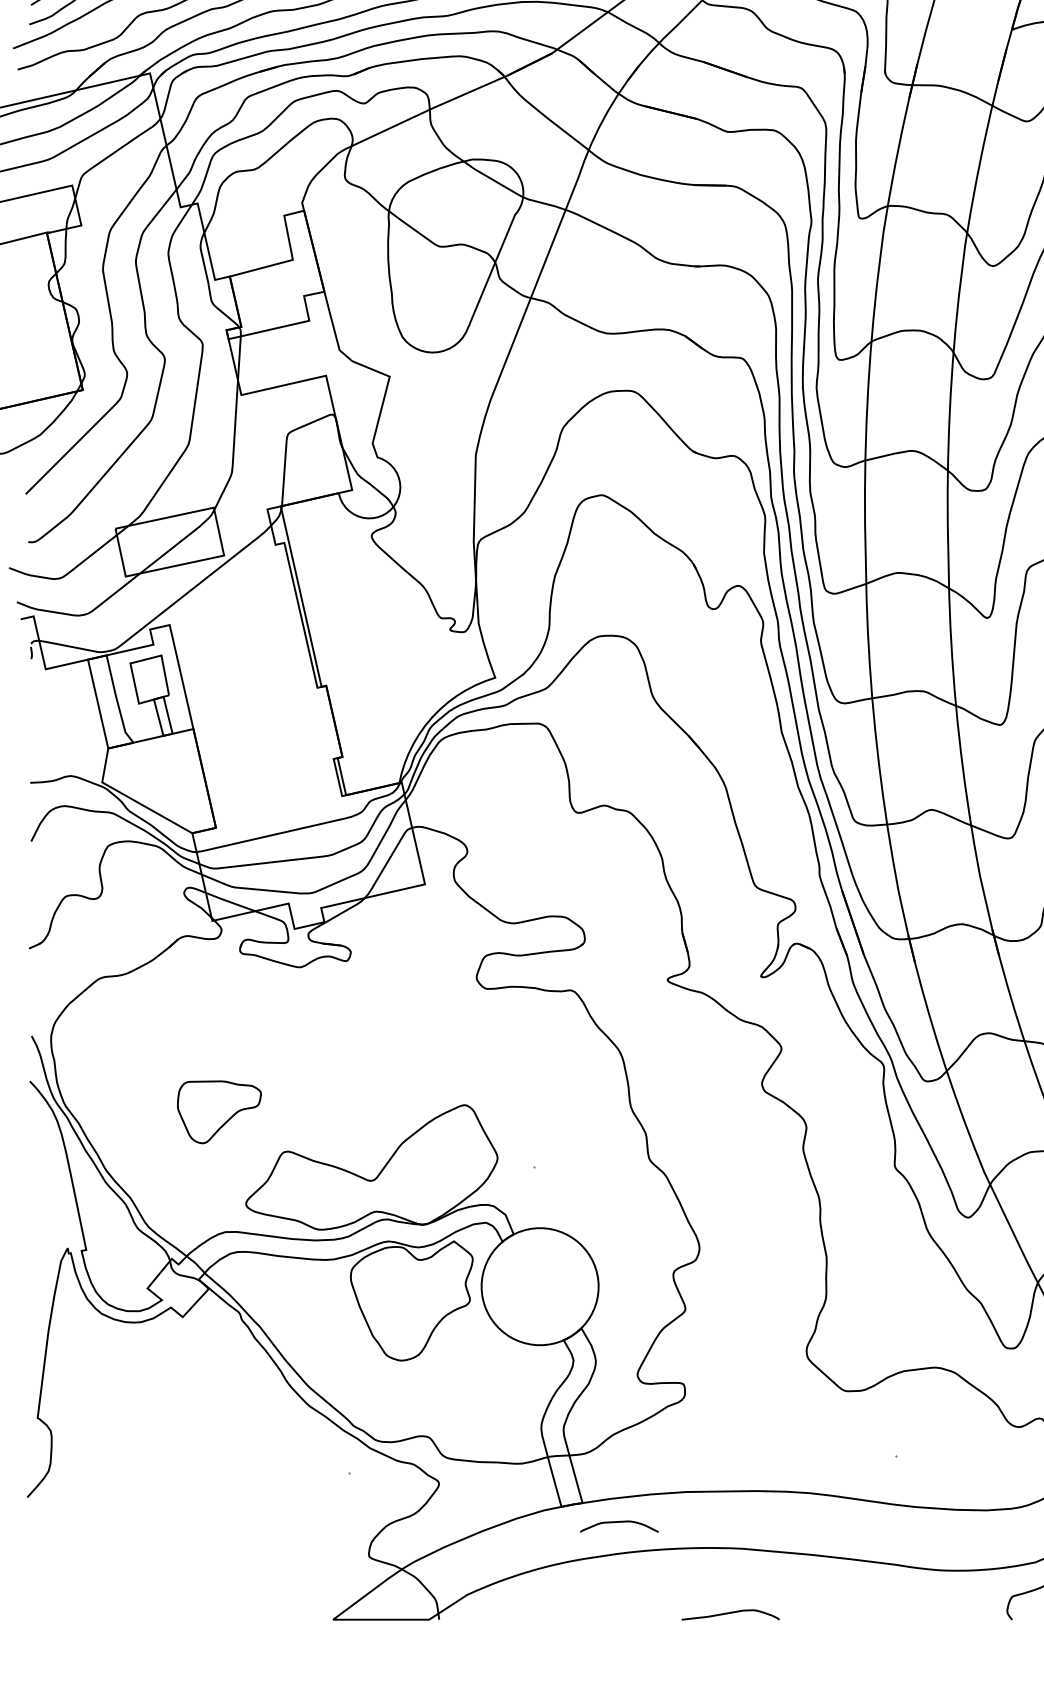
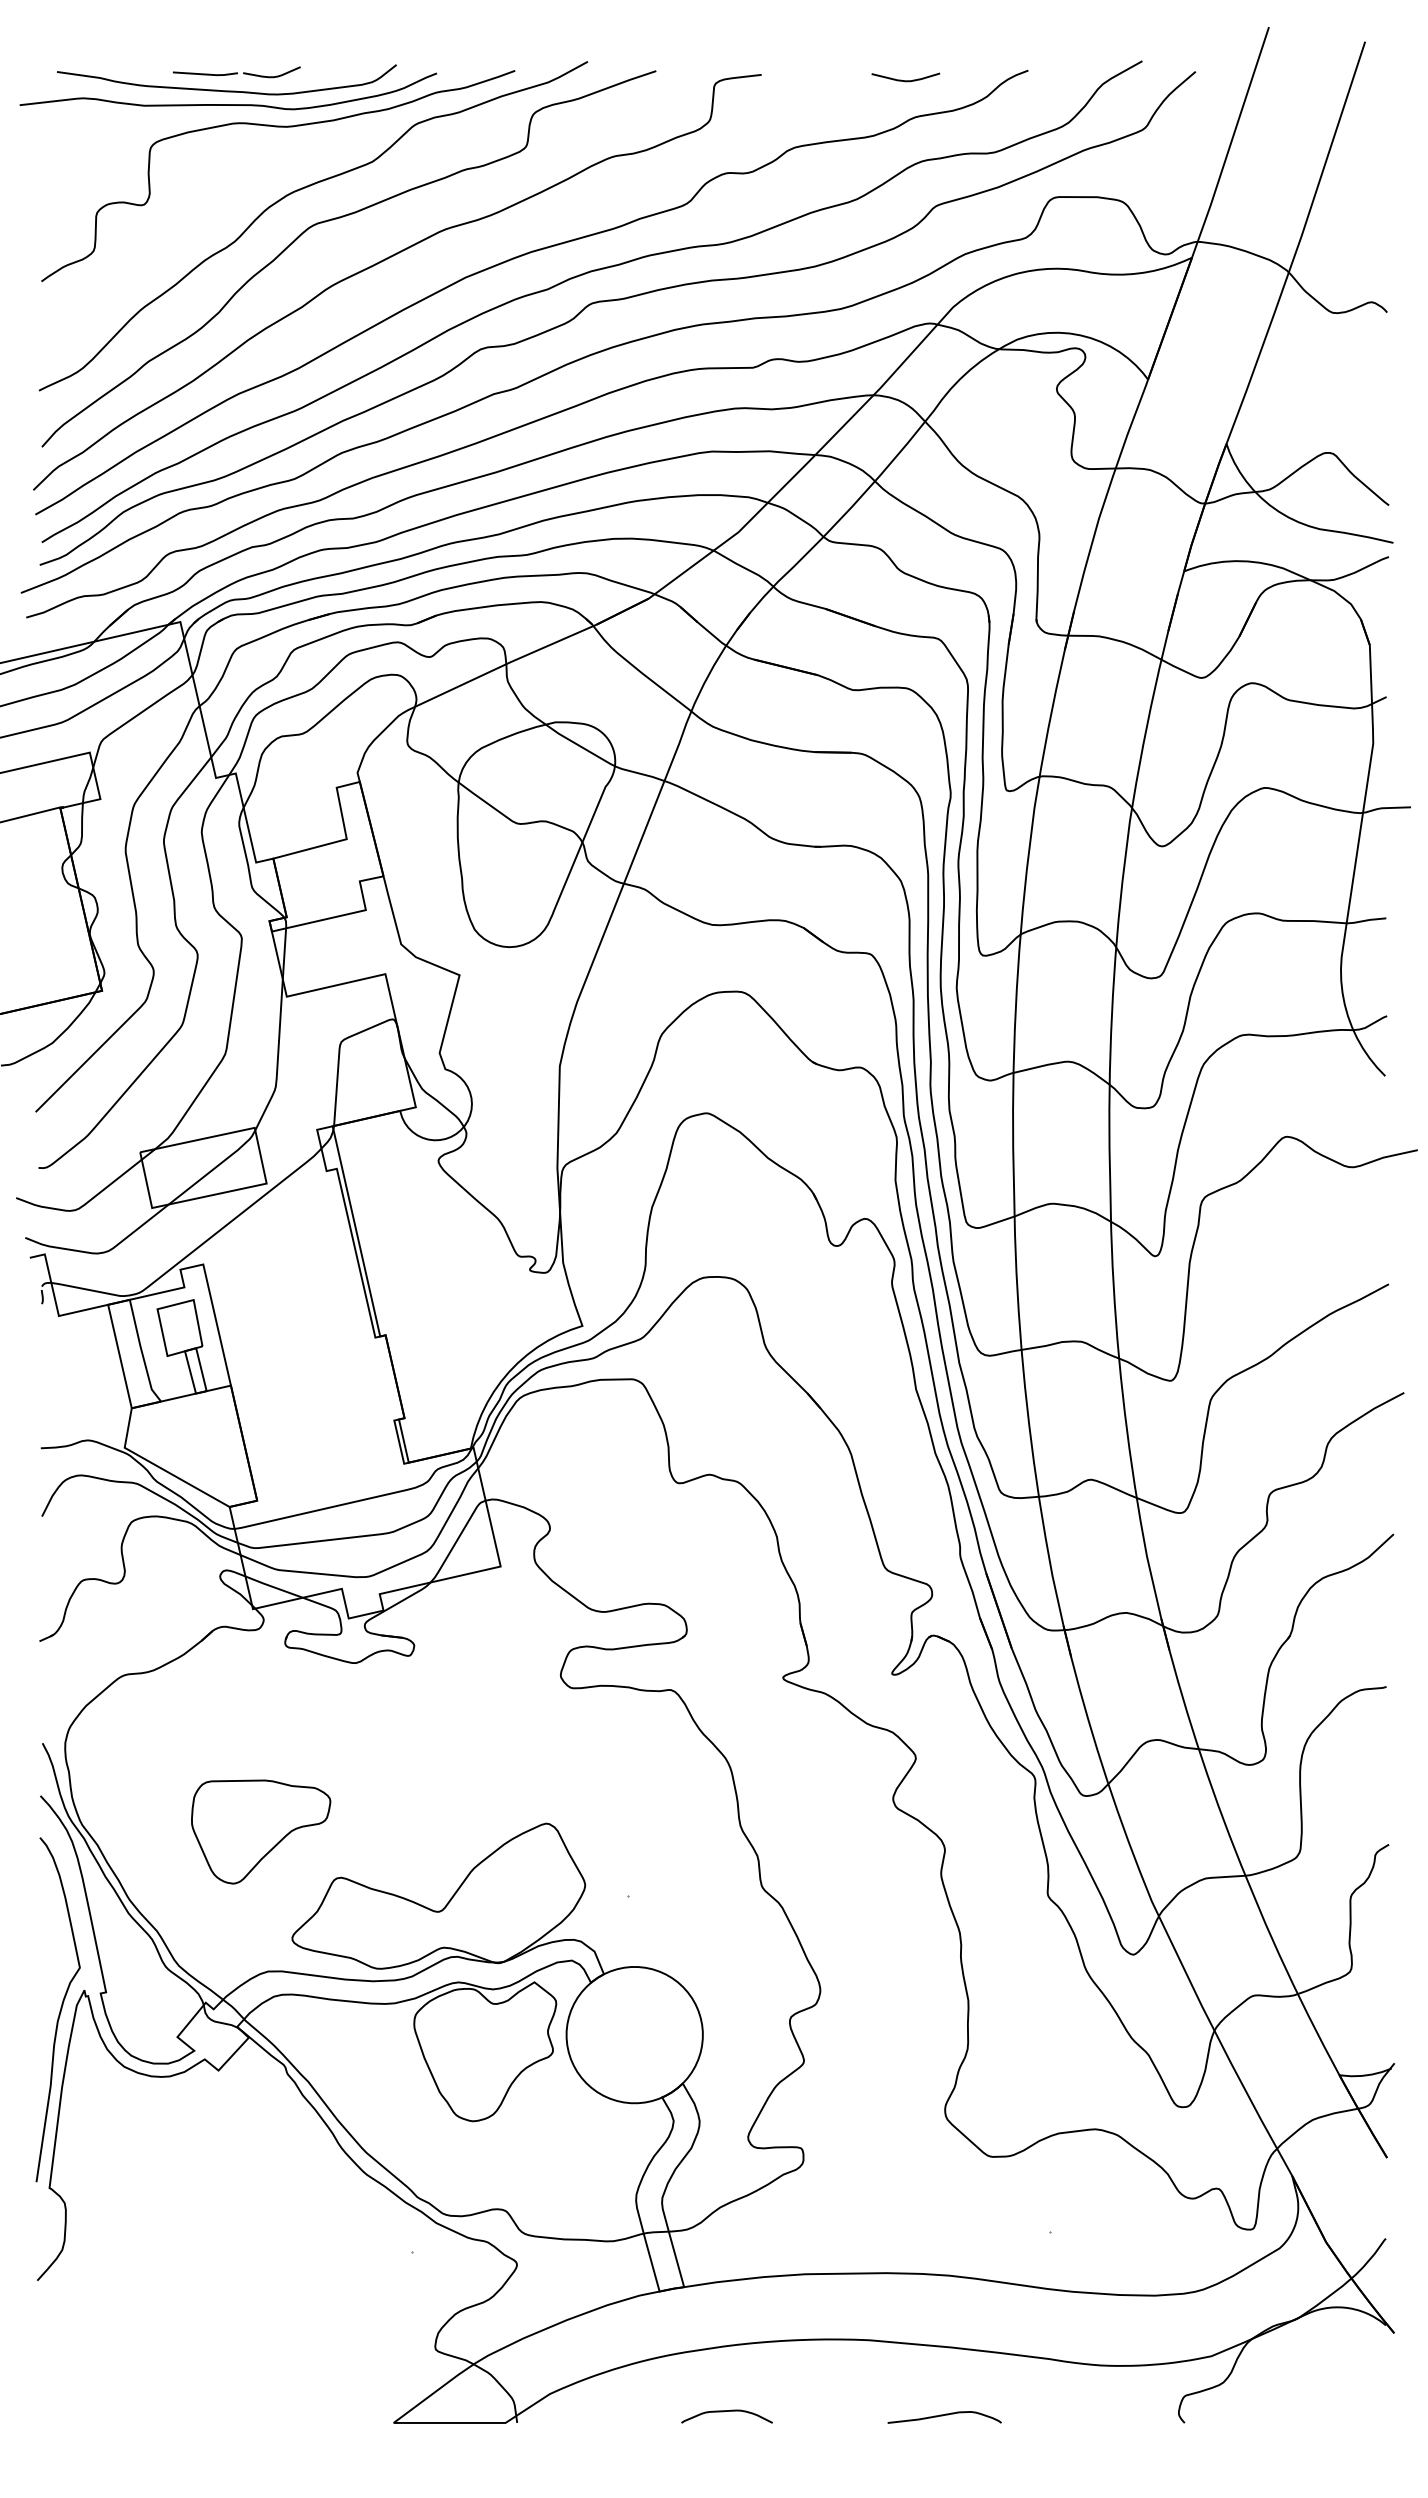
part: (219, 1111) -> (261, 1831), size x1.43
curve: (46, 1265) -> (59, 2010), added
curve: (617, 1523) -> (724, 2412), moved
curve: (730, 1613) -> (944, 2415), moved

